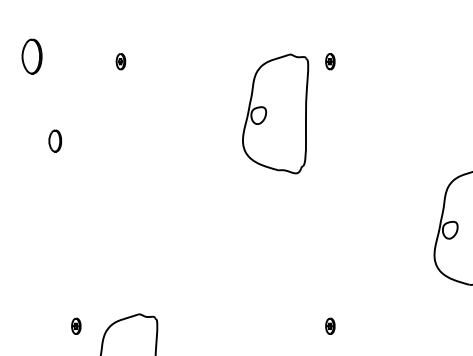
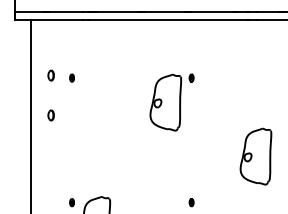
part: (30, 56) -> (50, 75), size x0.62
part: (119, 60) -> (71, 77), moved
part: (53, 141) -> (50, 115), moved

